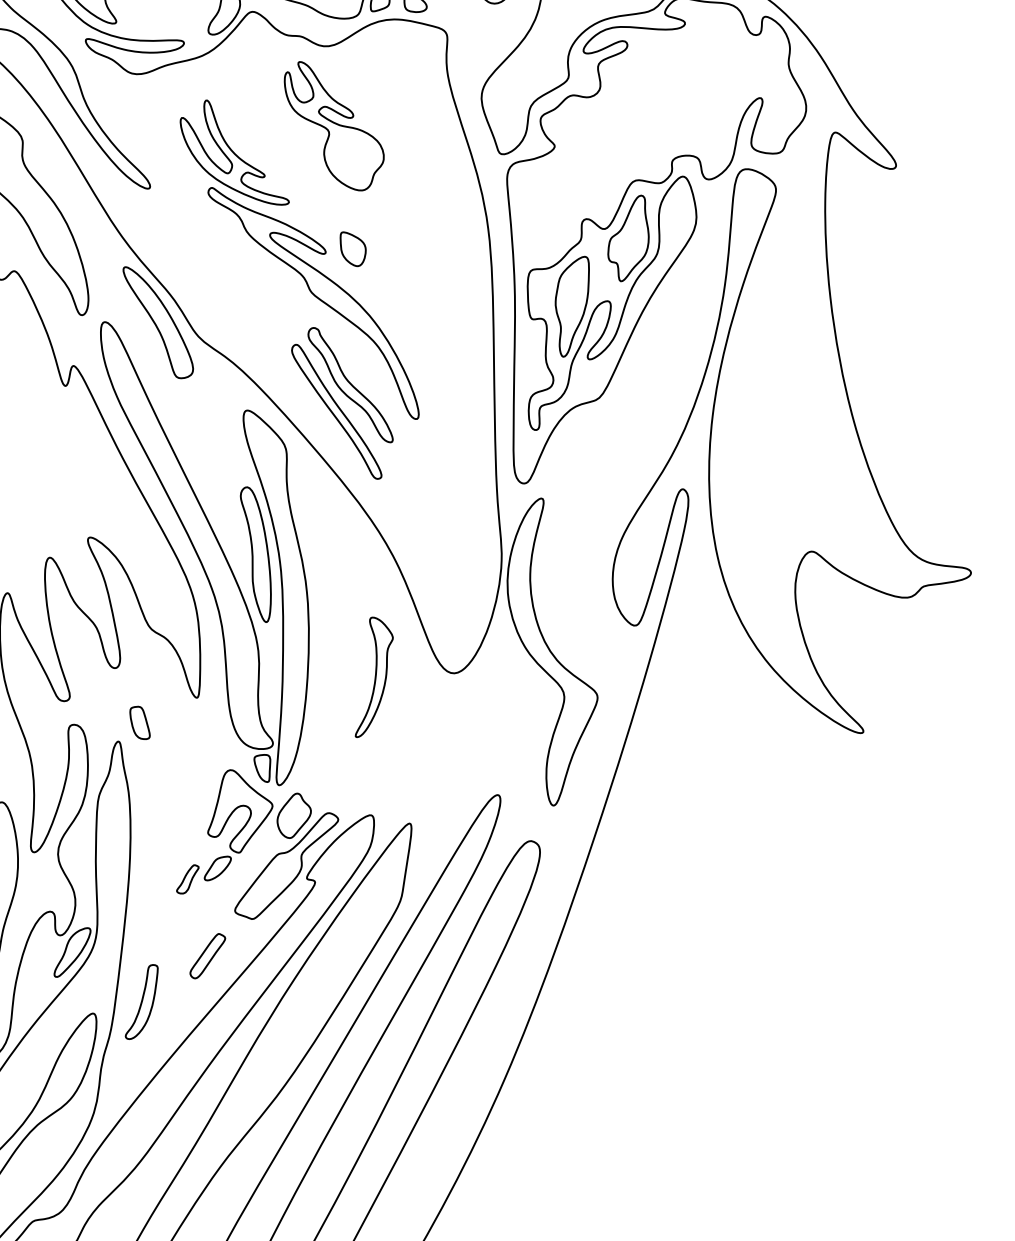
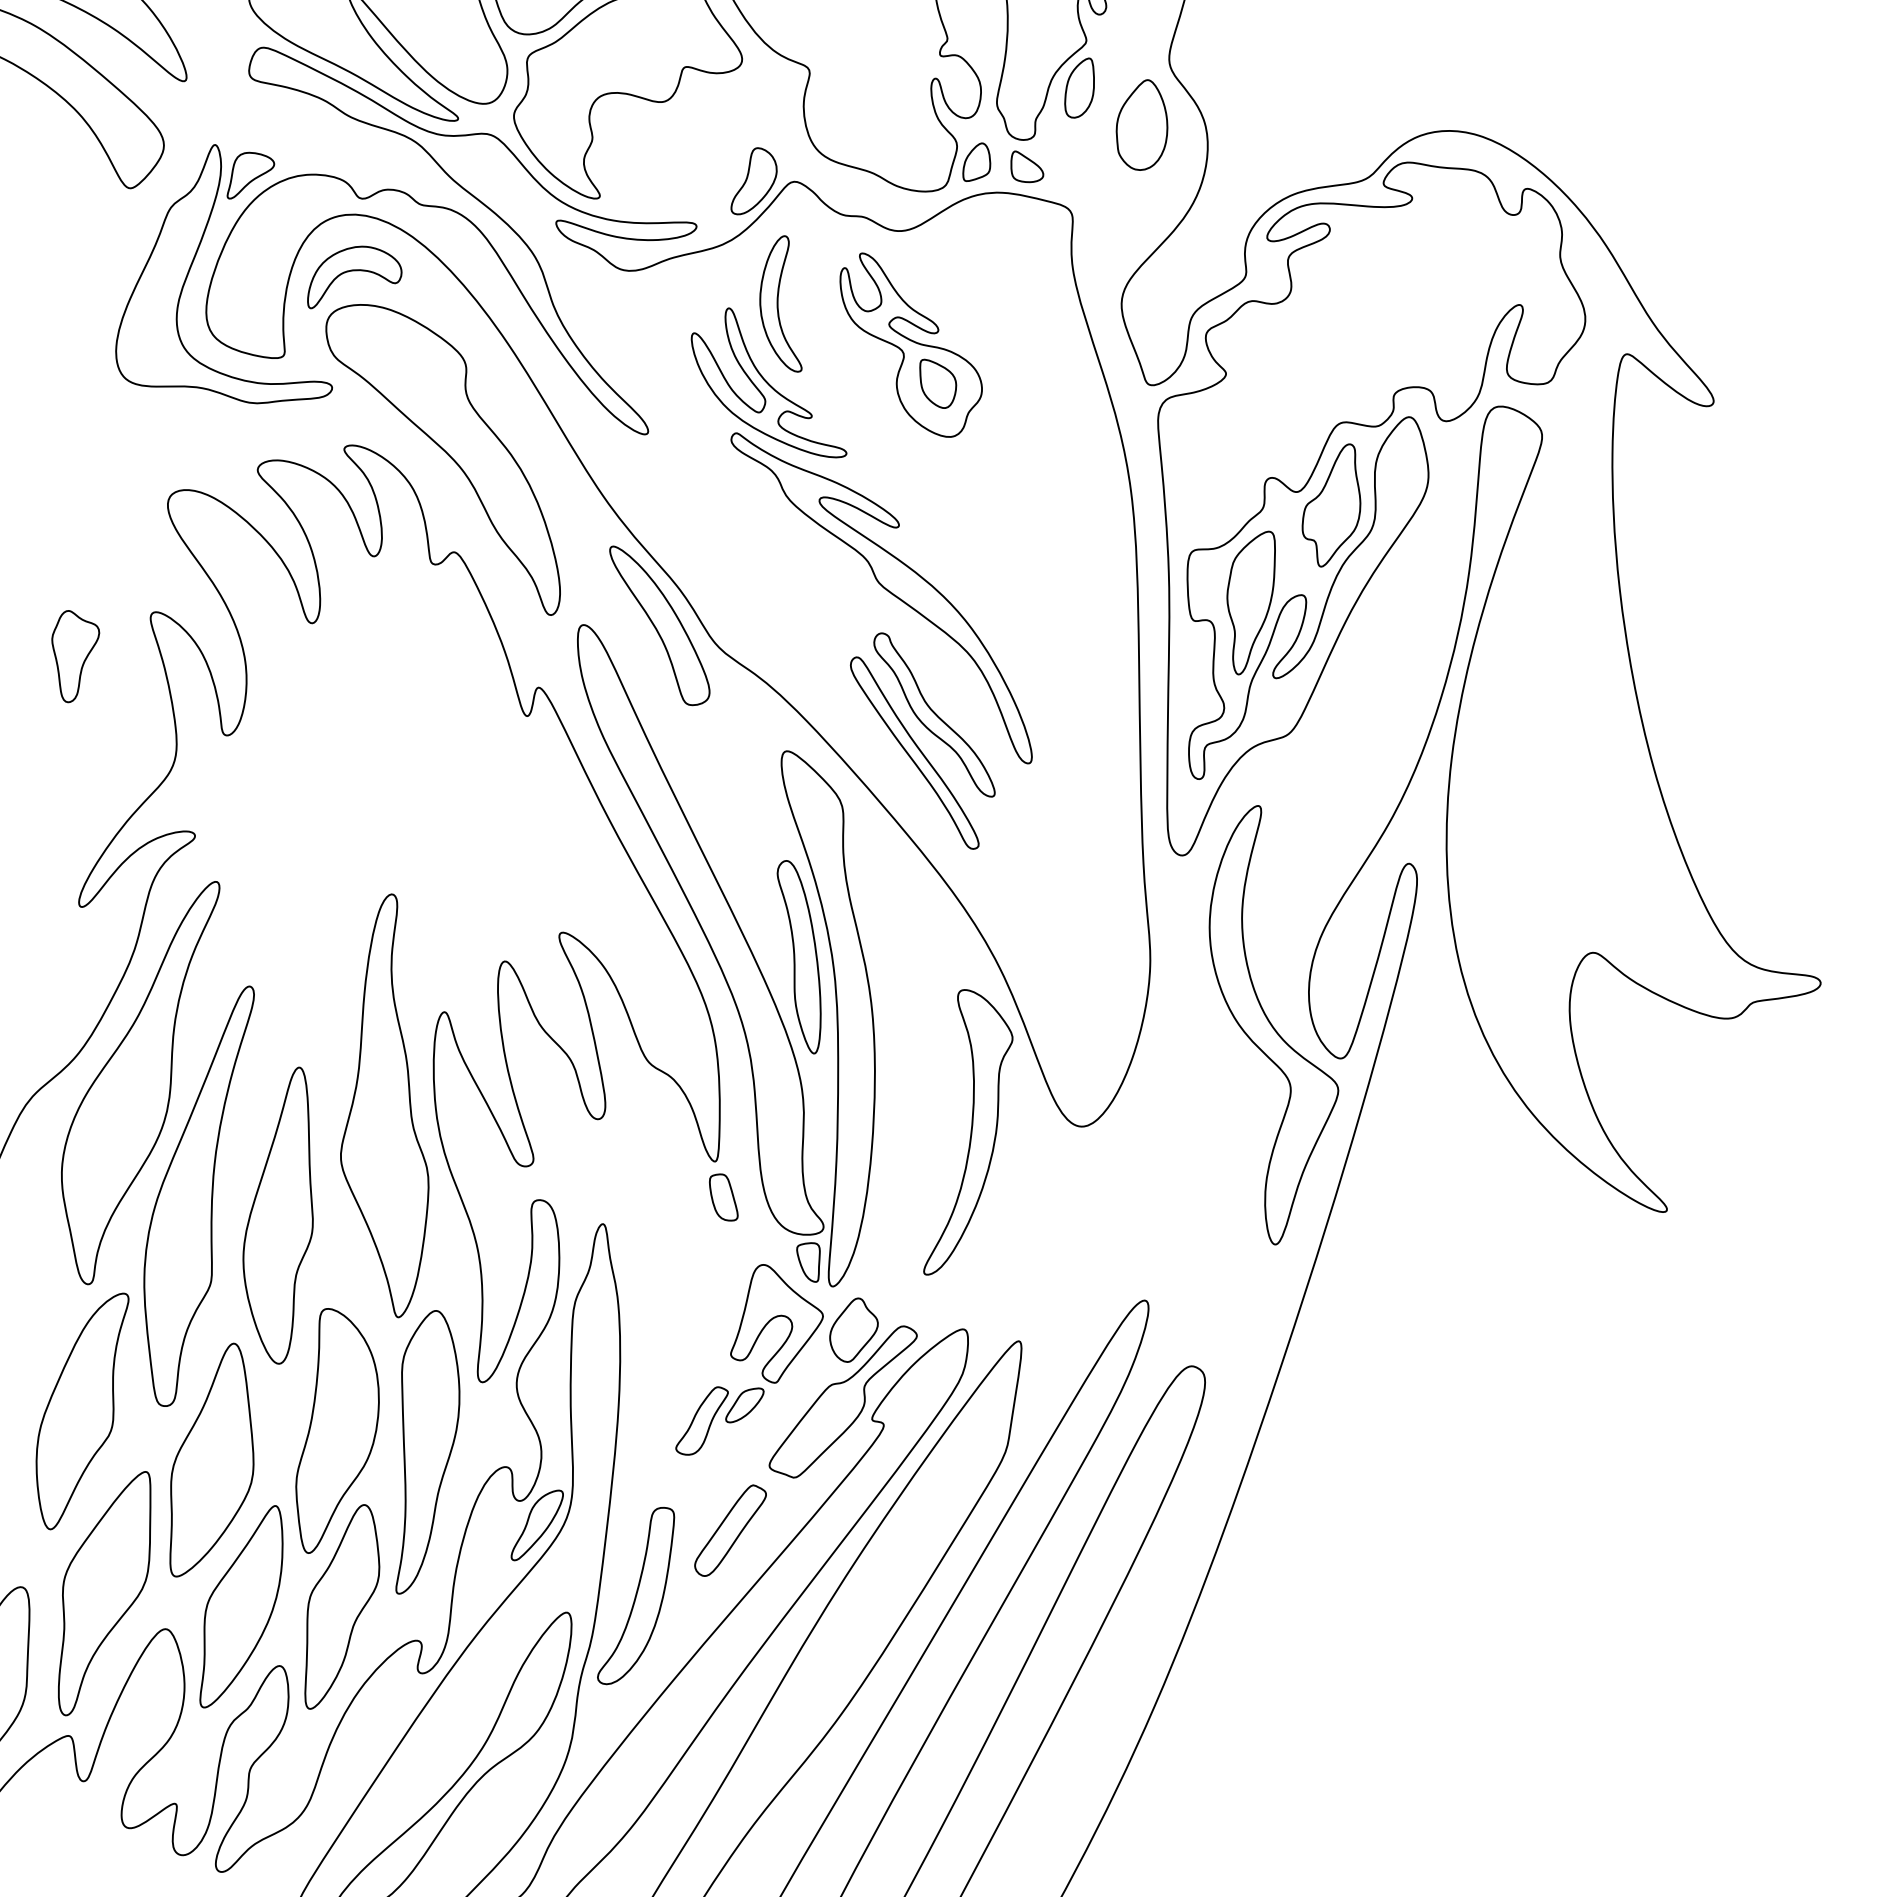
part: (242, 97) -> (780, 303), added
part: (353, 248) -> (938, 383), moved
part: (552, 652) -> (1273, 1025), moved
part: (374, 677) -> (968, 1132), size x1.67
part: (139, 722) -> (723, 1197), moved
part: (187, 879) -> (701, 1420), size x1.67
part: (207, 956) -> (730, 1530), size x1.43
part: (141, 1002) -> (636, 1596), size x1.67

